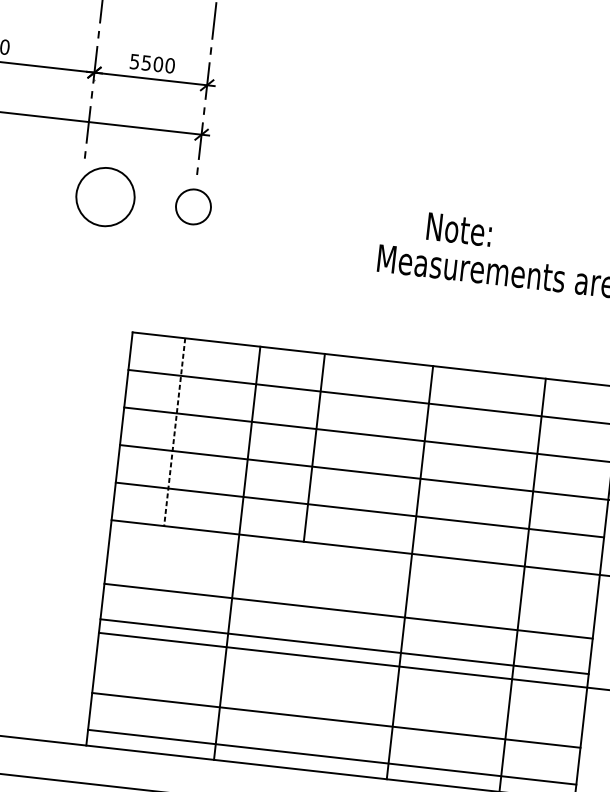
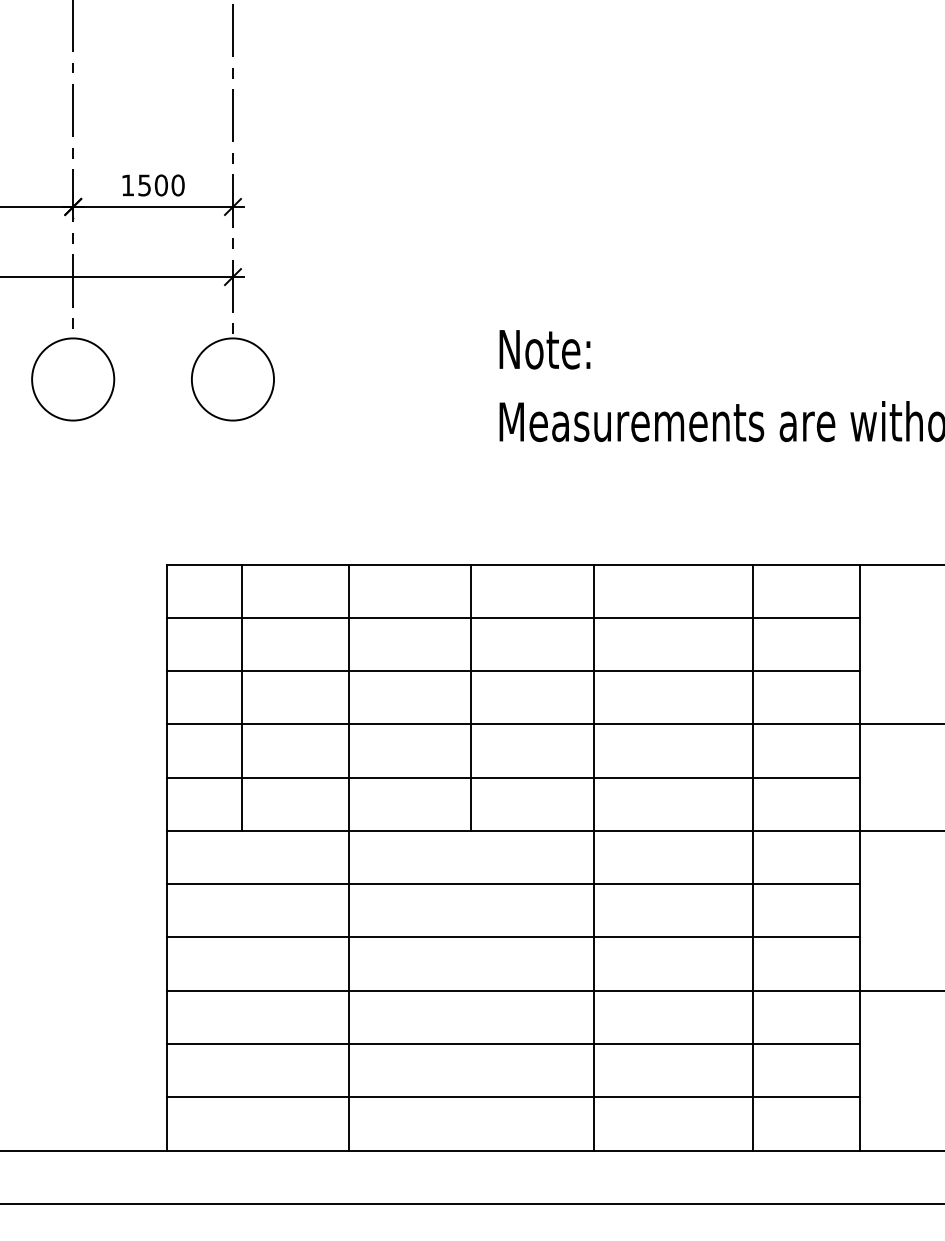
text: (134, 61) -> (127, 185), 5500 -> 1500
circle: (105, 197) -> (73, 379), moved
circle: (193, 206) -> (232, 379), size x1.67
text: (459, 229) -> (544, 349), moved
line: (175, 432) -> (242, 698), dashed -> solid
line: (314, 447) -> (471, 697), moved
line: (348, 611) -> (513, 884), moved
line: (344, 646) -> (513, 937), moved
line: (336, 720) -> (513, 1044), moved
line: (332, 757) -> (513, 1097), moved

